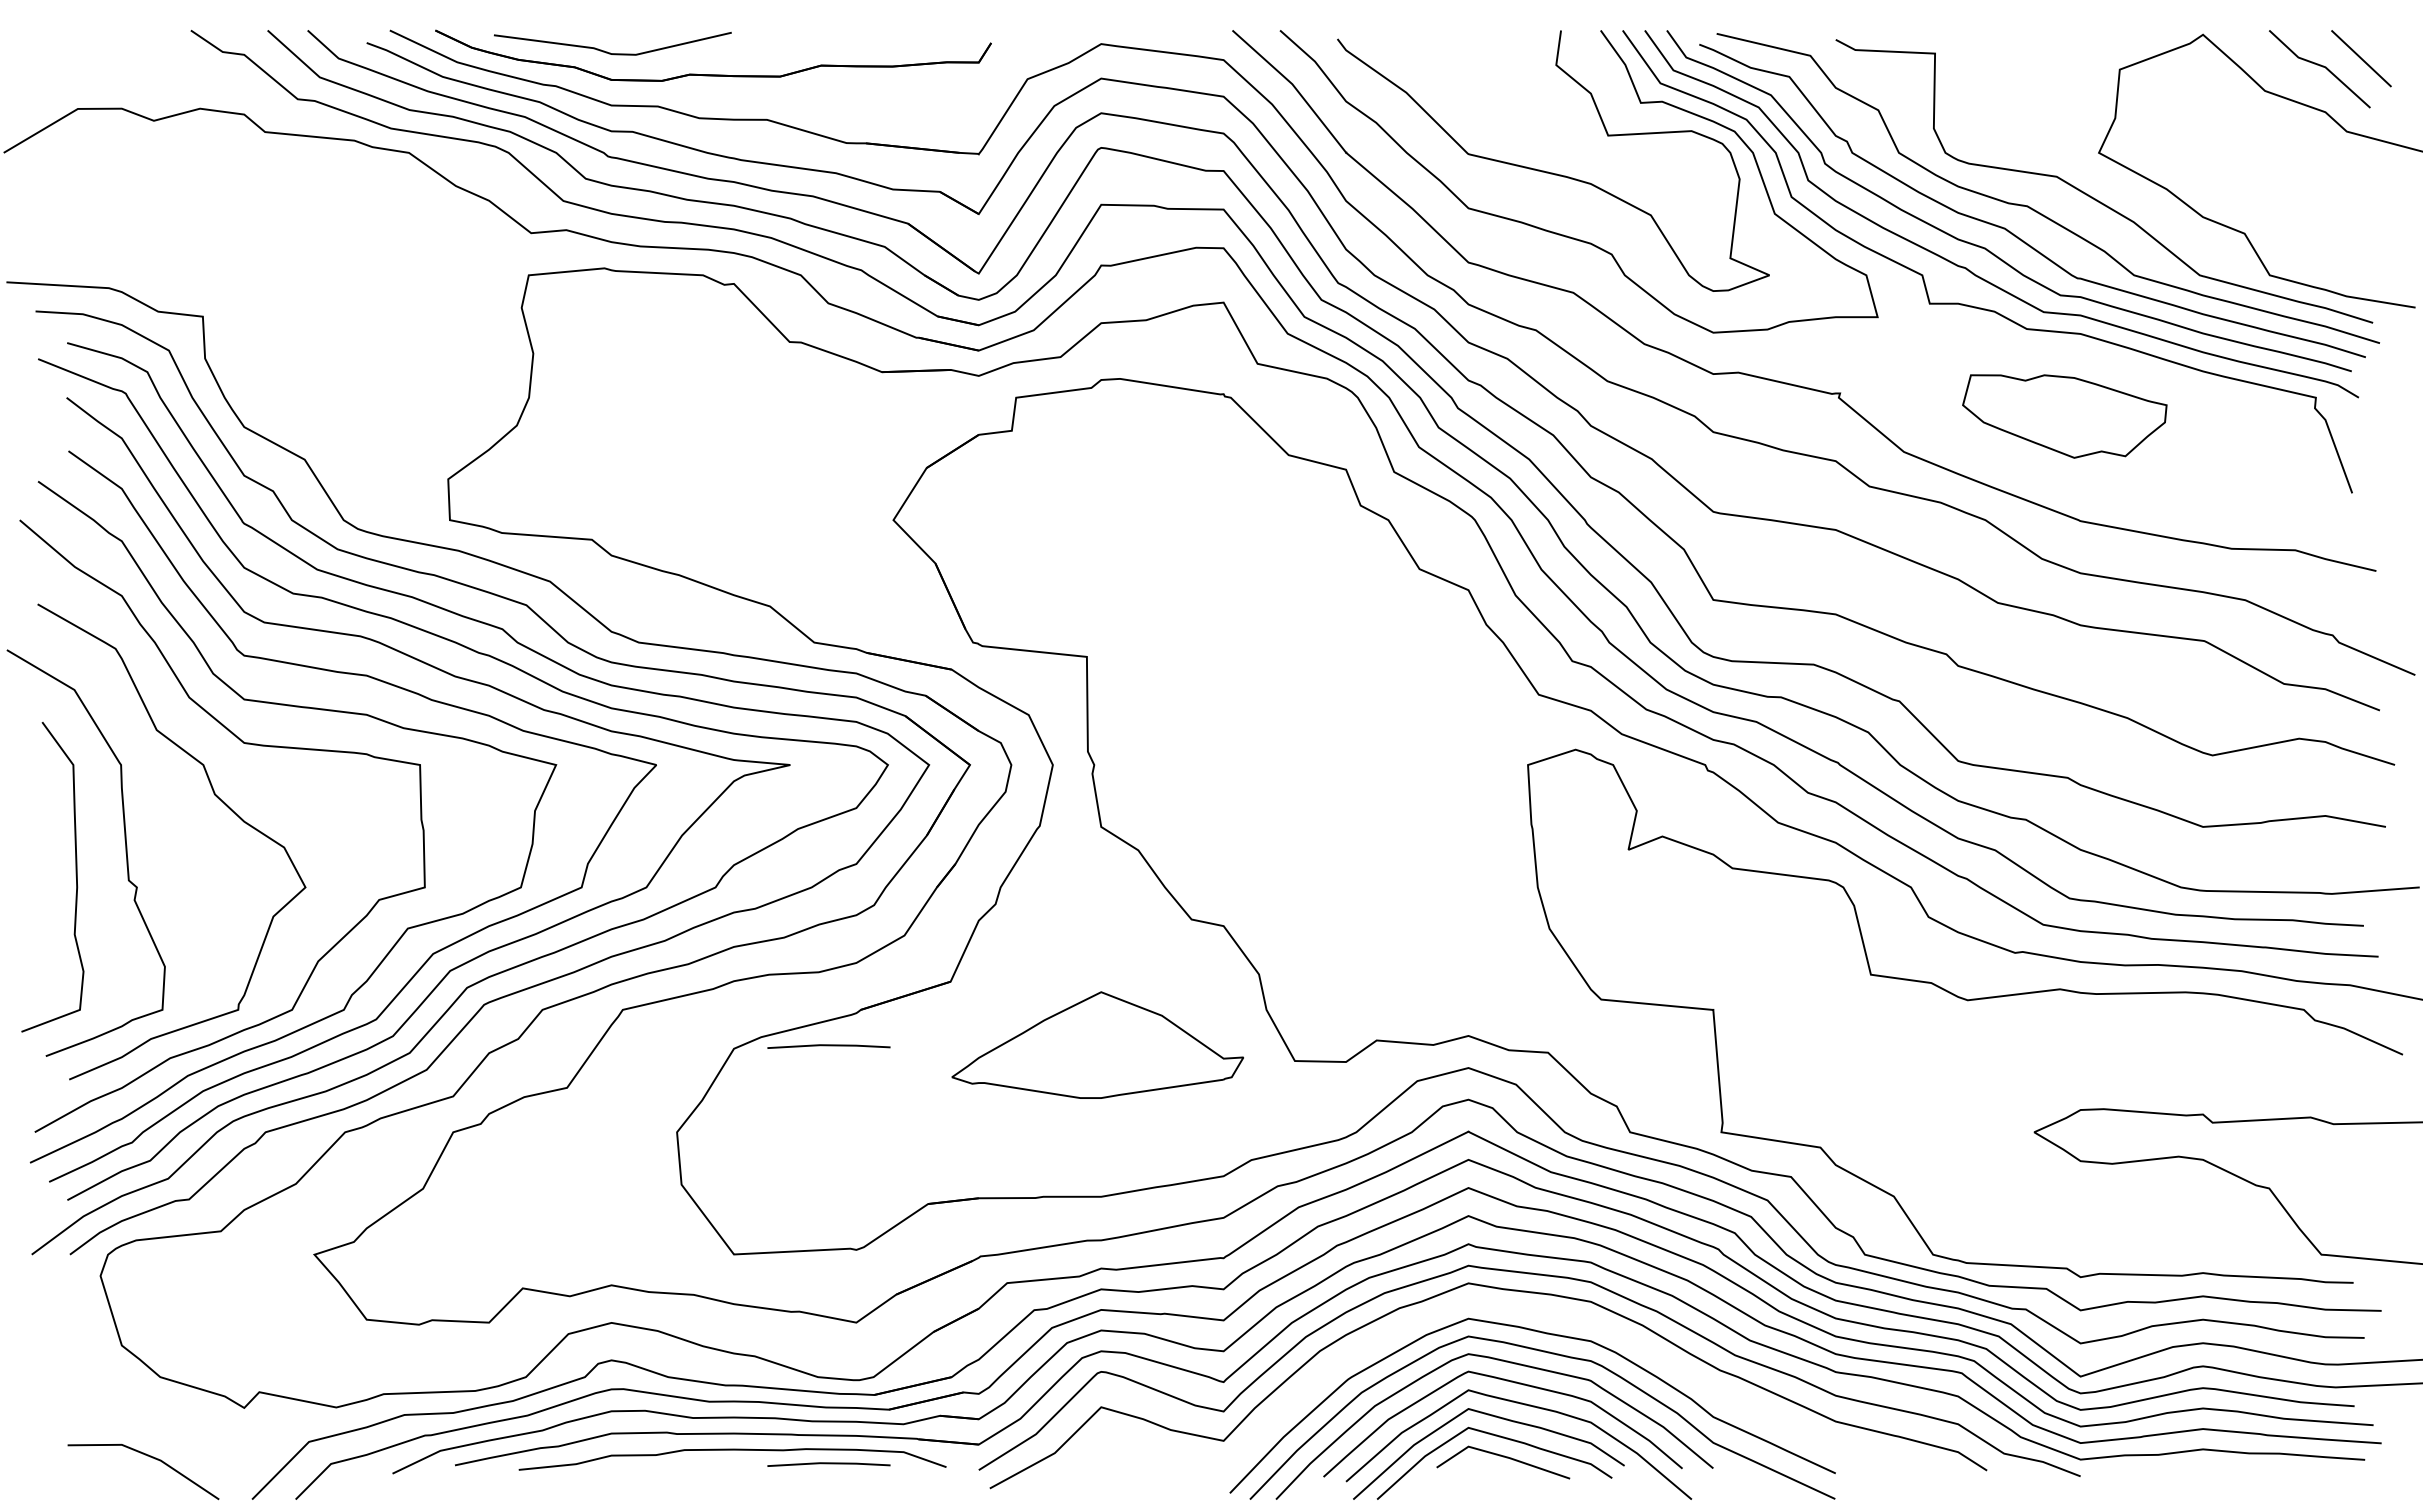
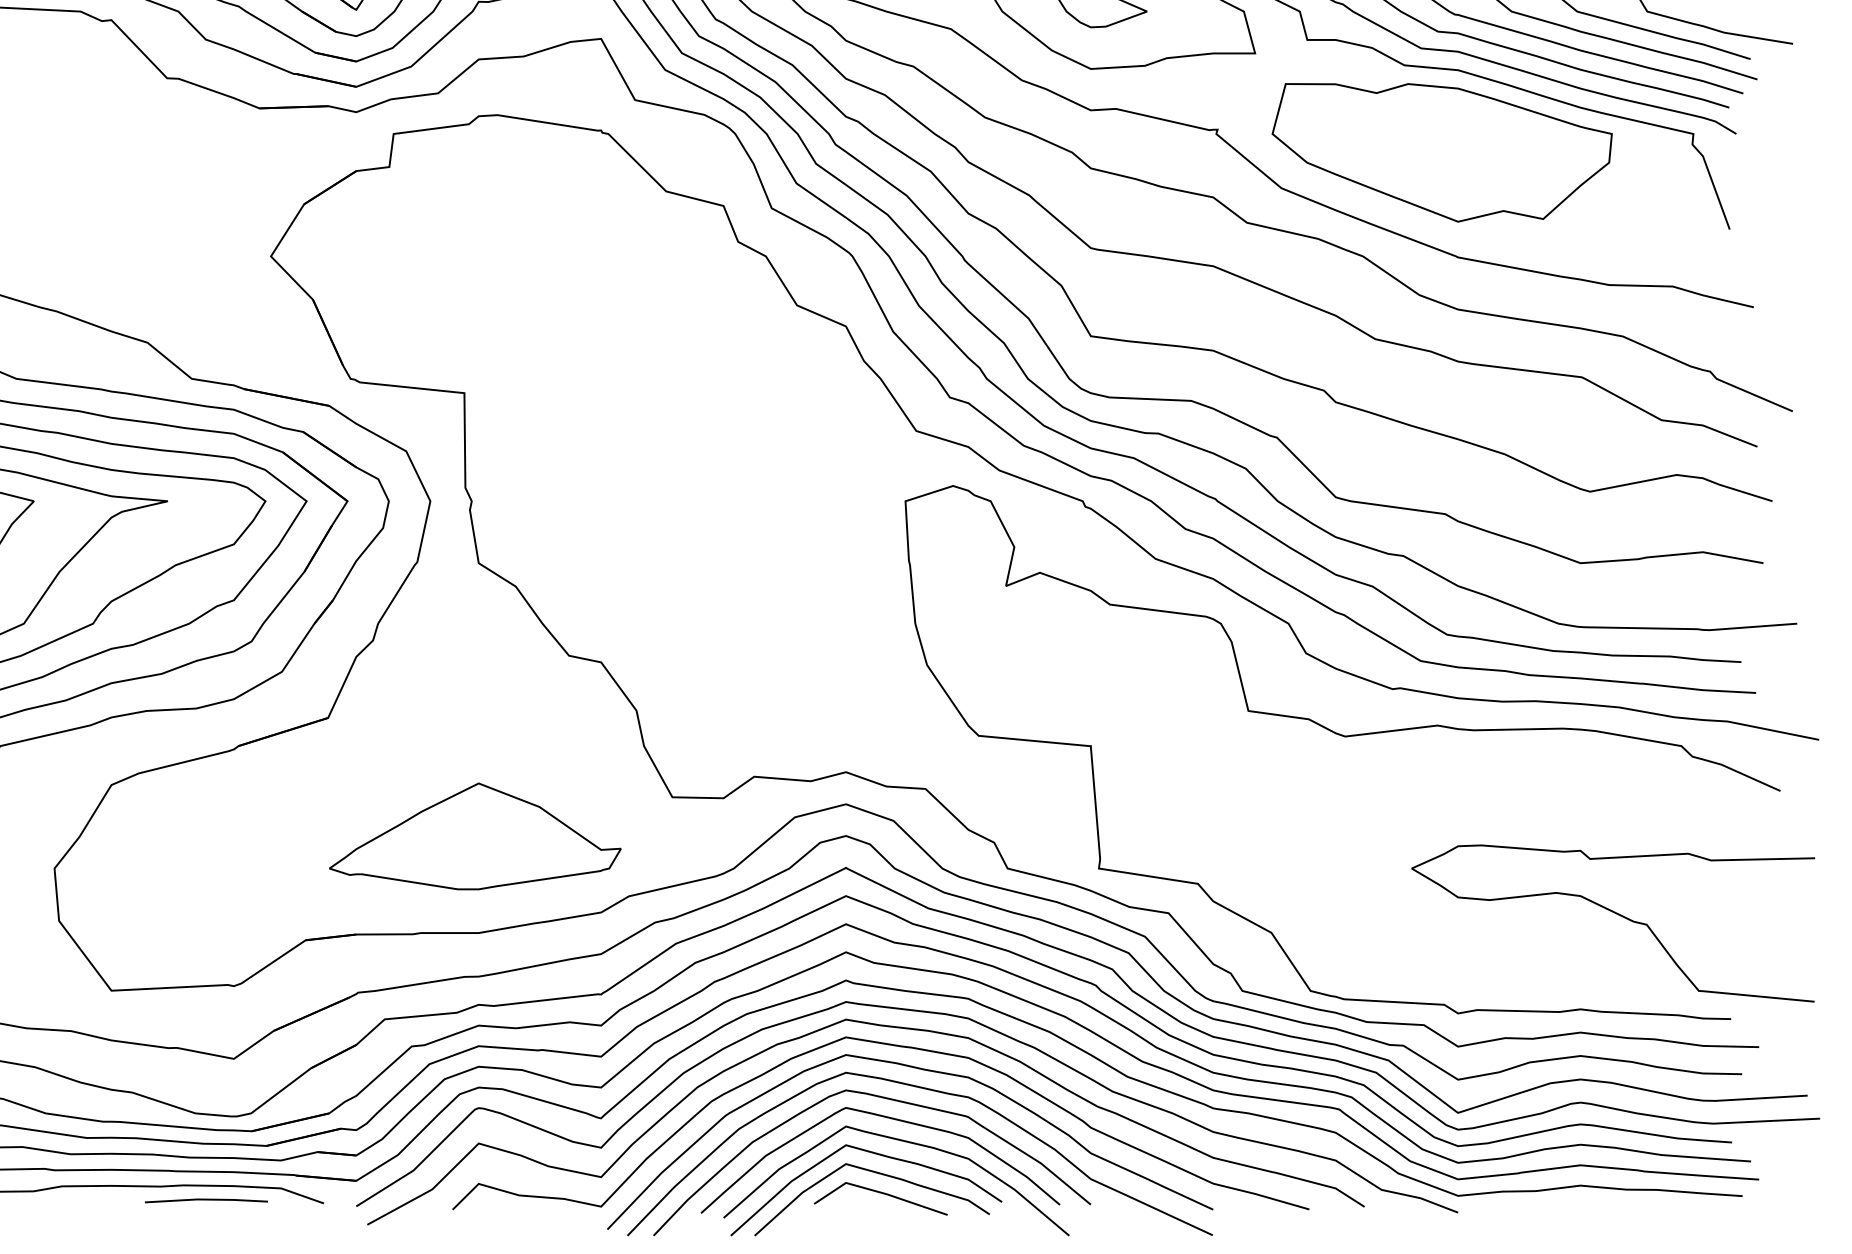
part: (2064, 416) -> (1442, 152), size x1.67
part: (1097, 1044) -> (475, 835), moved
line: (828, 1046) -> (206, 782), removed
curve: (1512, 1309) -> (890, 1045), added

